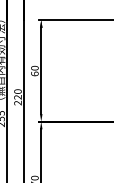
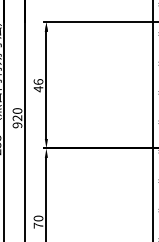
text: (34, 71) -> (38, 85), 60 -> 46
text: (17, 103) -> (17, 125), 220 -> 920

